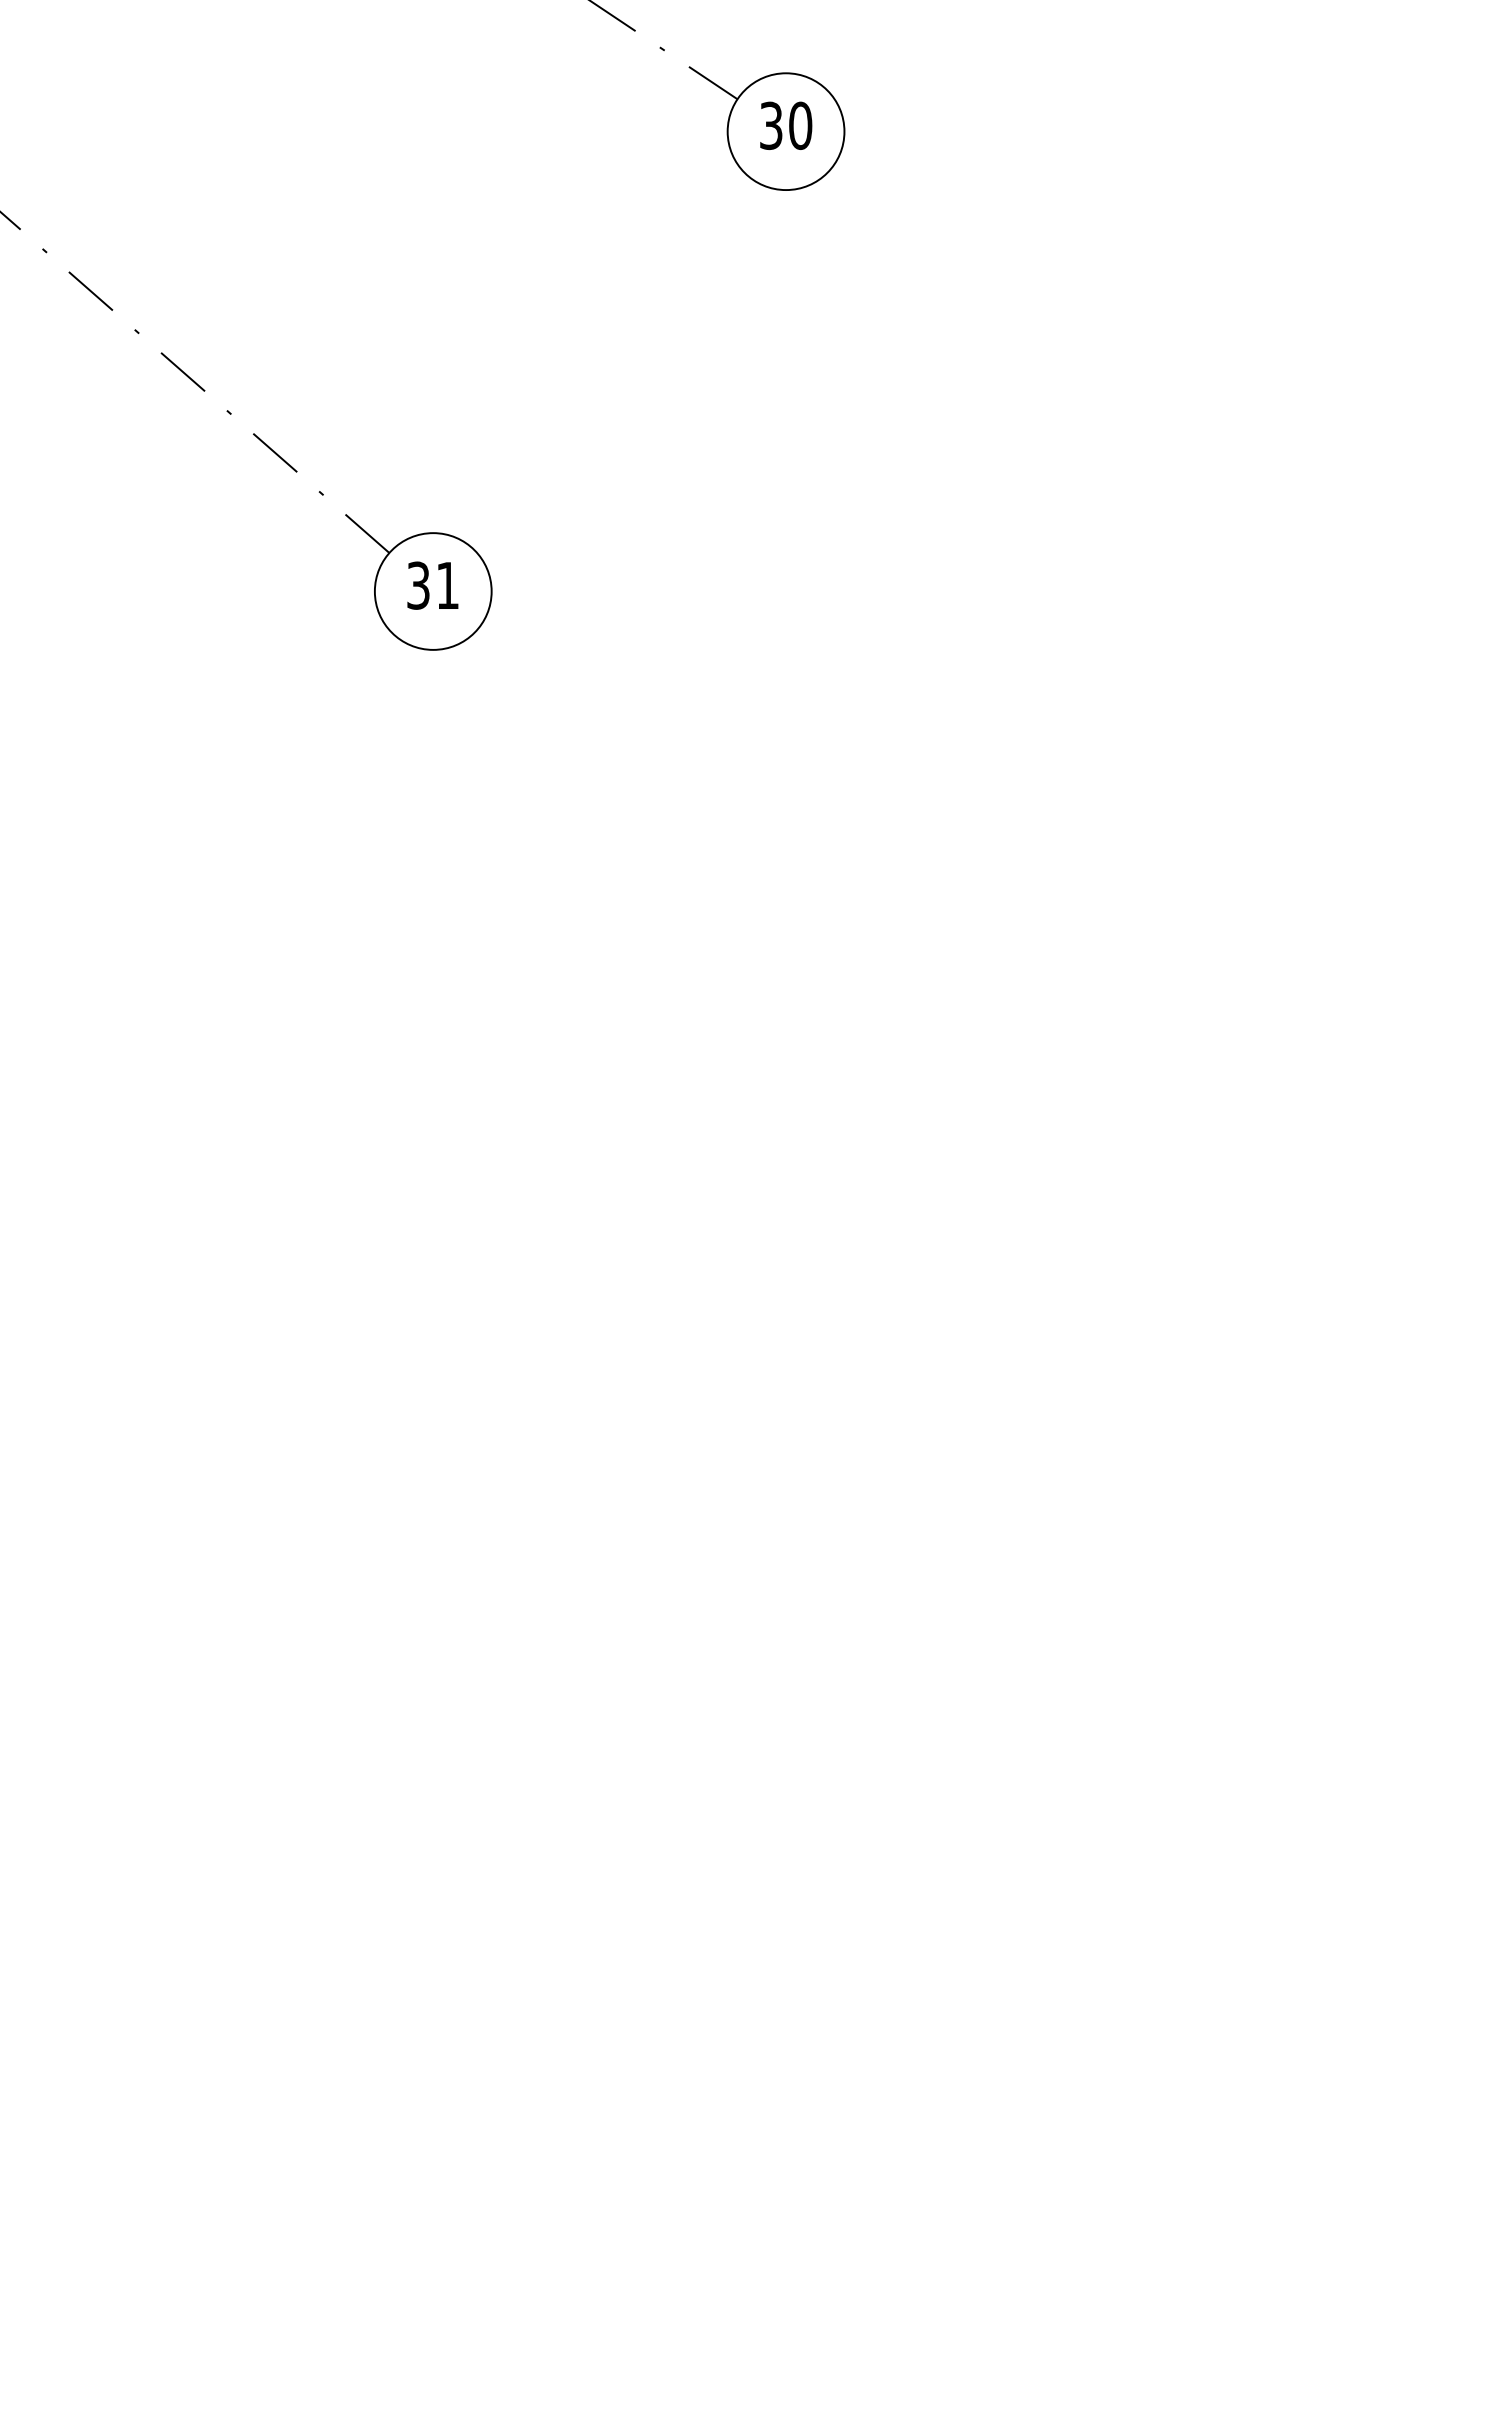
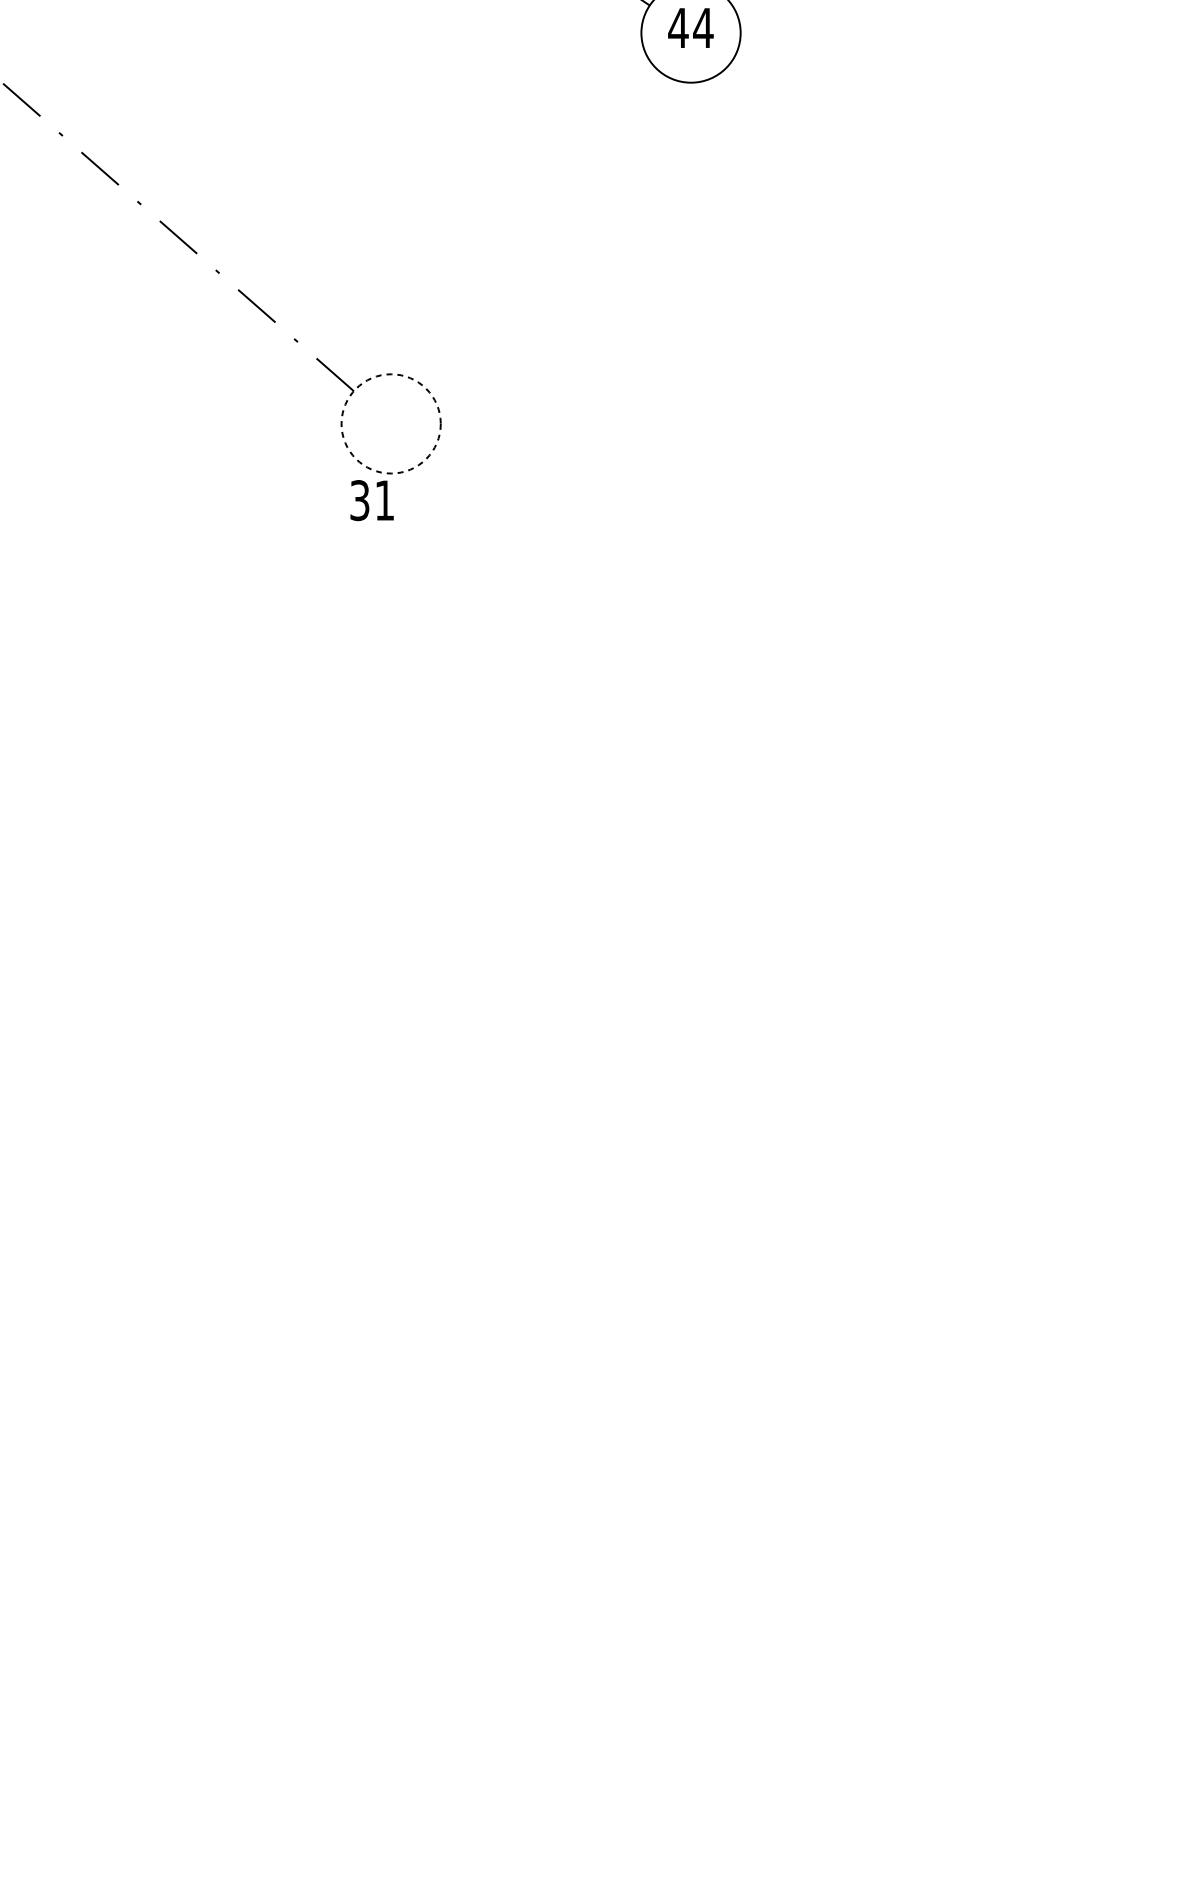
text: (785, 125) -> (690, 27), 30 -> 44
text: (432, 585) -> (371, 500), moved
circle: (432, 591) -> (390, 423), solid -> dashed

